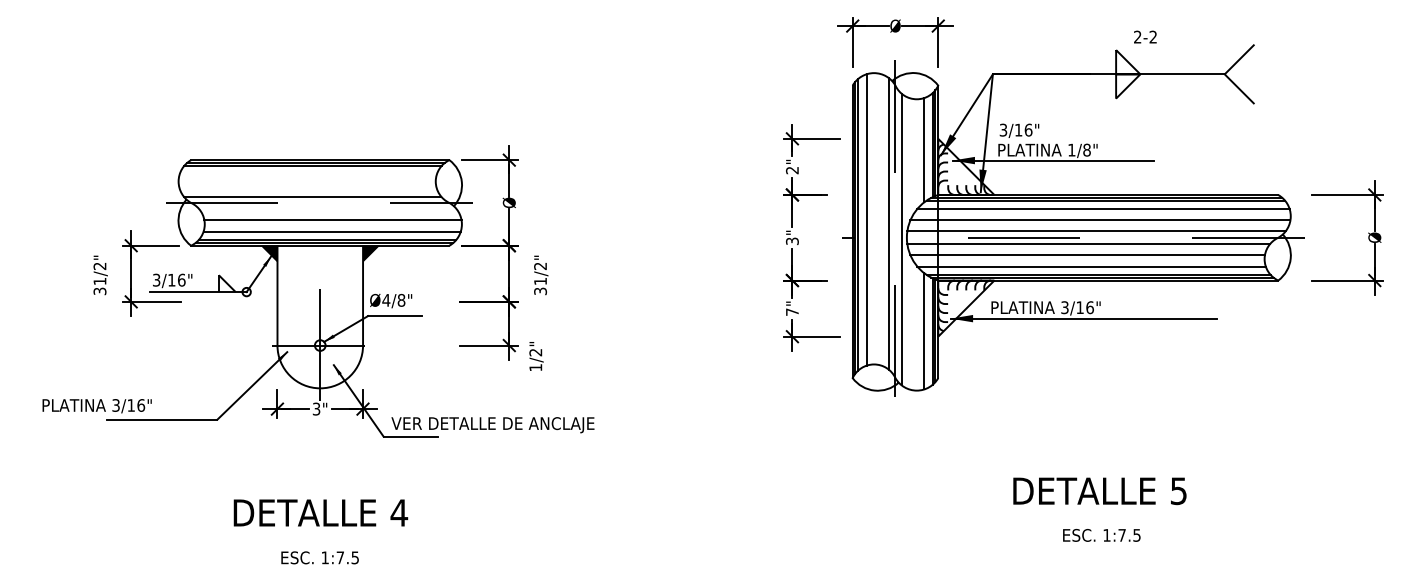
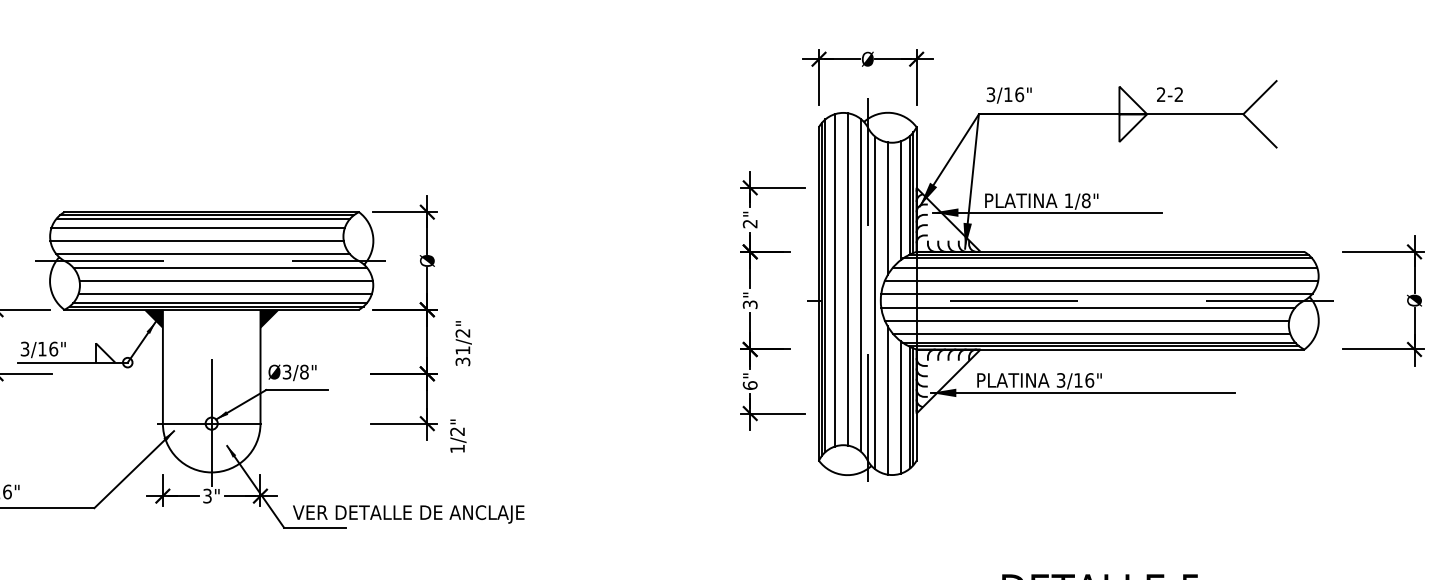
text: (1145, 36) -> (1170, 93), moved
text: (1019, 130) -> (1009, 95), moved
line: (912, 156) -> (887, 208), added
line: (307, 174) -> (197, 228), added
line: (307, 185) -> (197, 241), added
line: (327, 209) -> (219, 268), added
line: (877, 218) -> (847, 278), added
text: (386, 299) -> (287, 371), Ø4/8" -> Ø3/8"
text: (792, 311) -> (750, 384), 7" -> 6"
line: (912, 325) -> (887, 400), added

